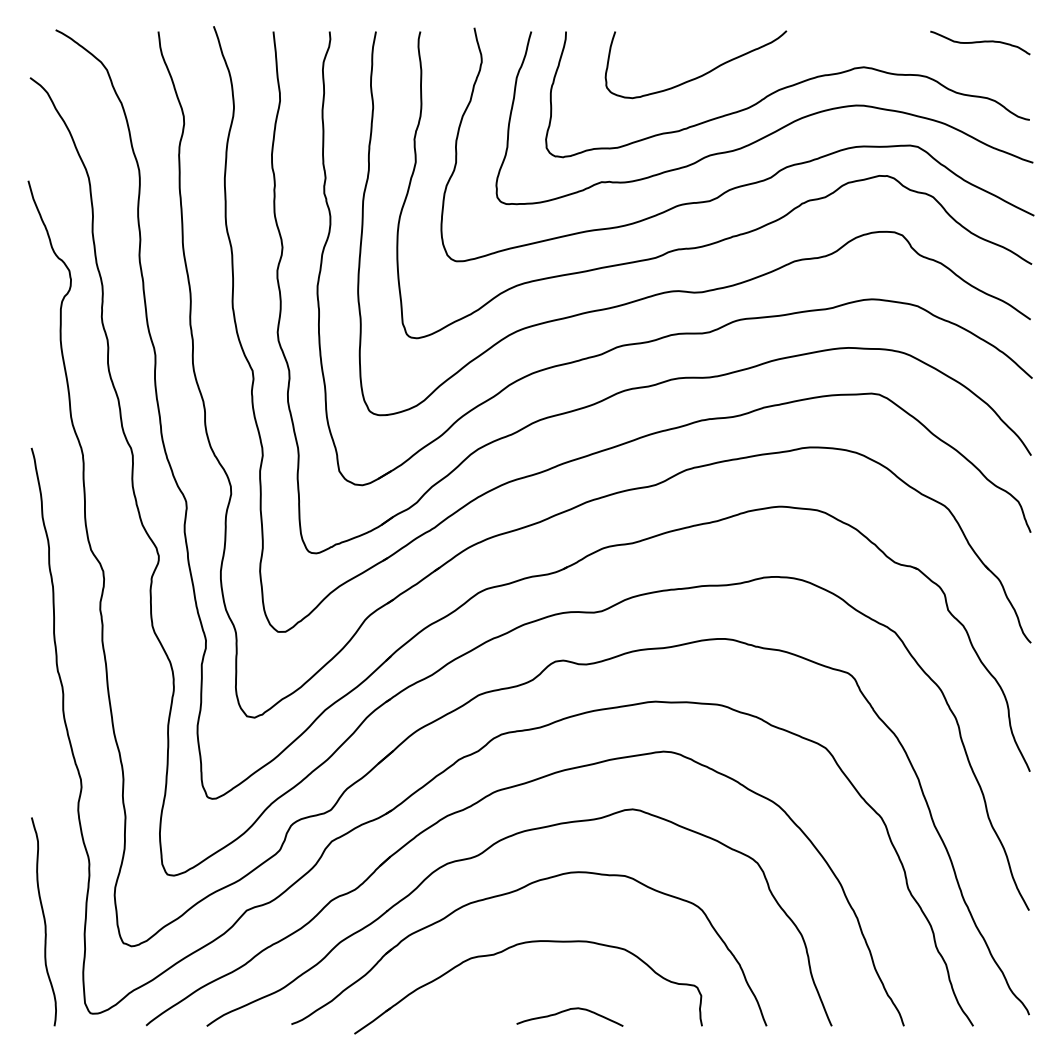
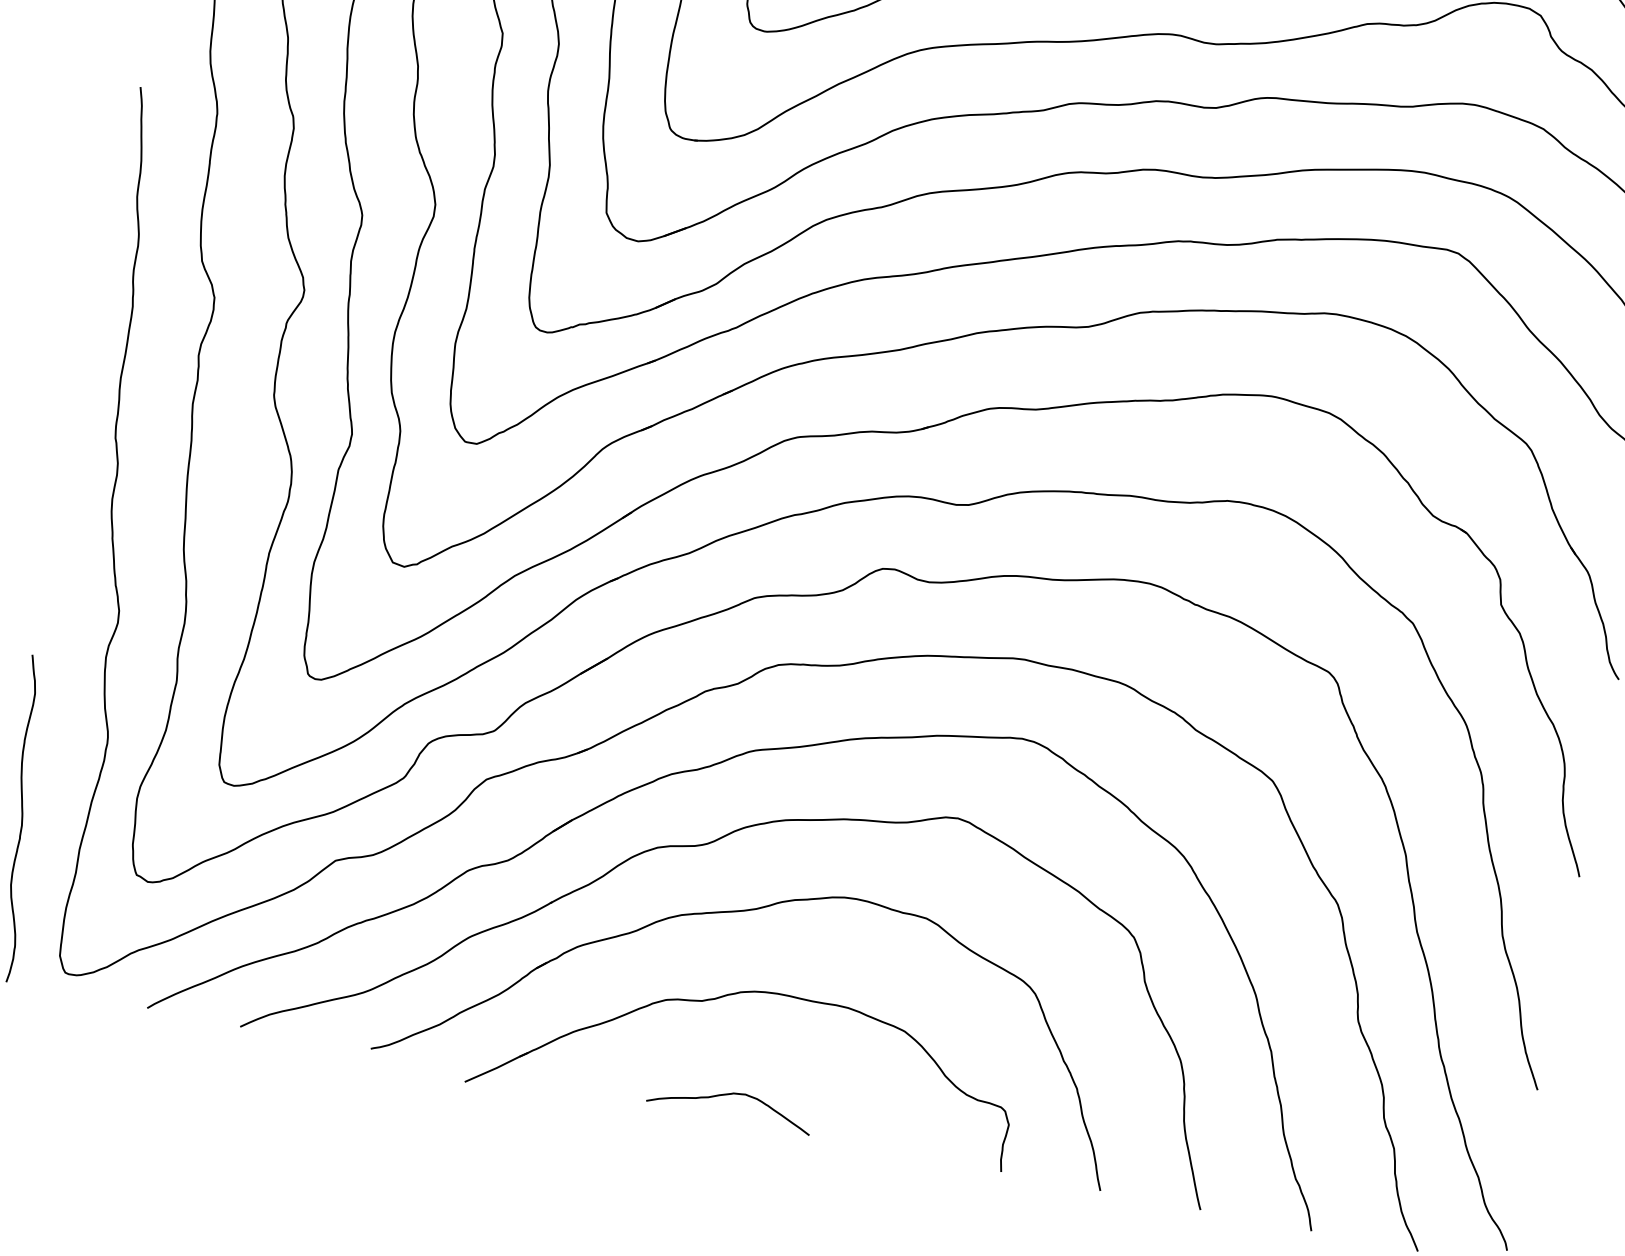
curve: (566, 1011) -> (726, 1096), moved

